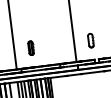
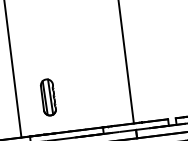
part: (90, 40) -> (160, 83), removed
part: (30, 47) -> (47, 96), size x1.4

